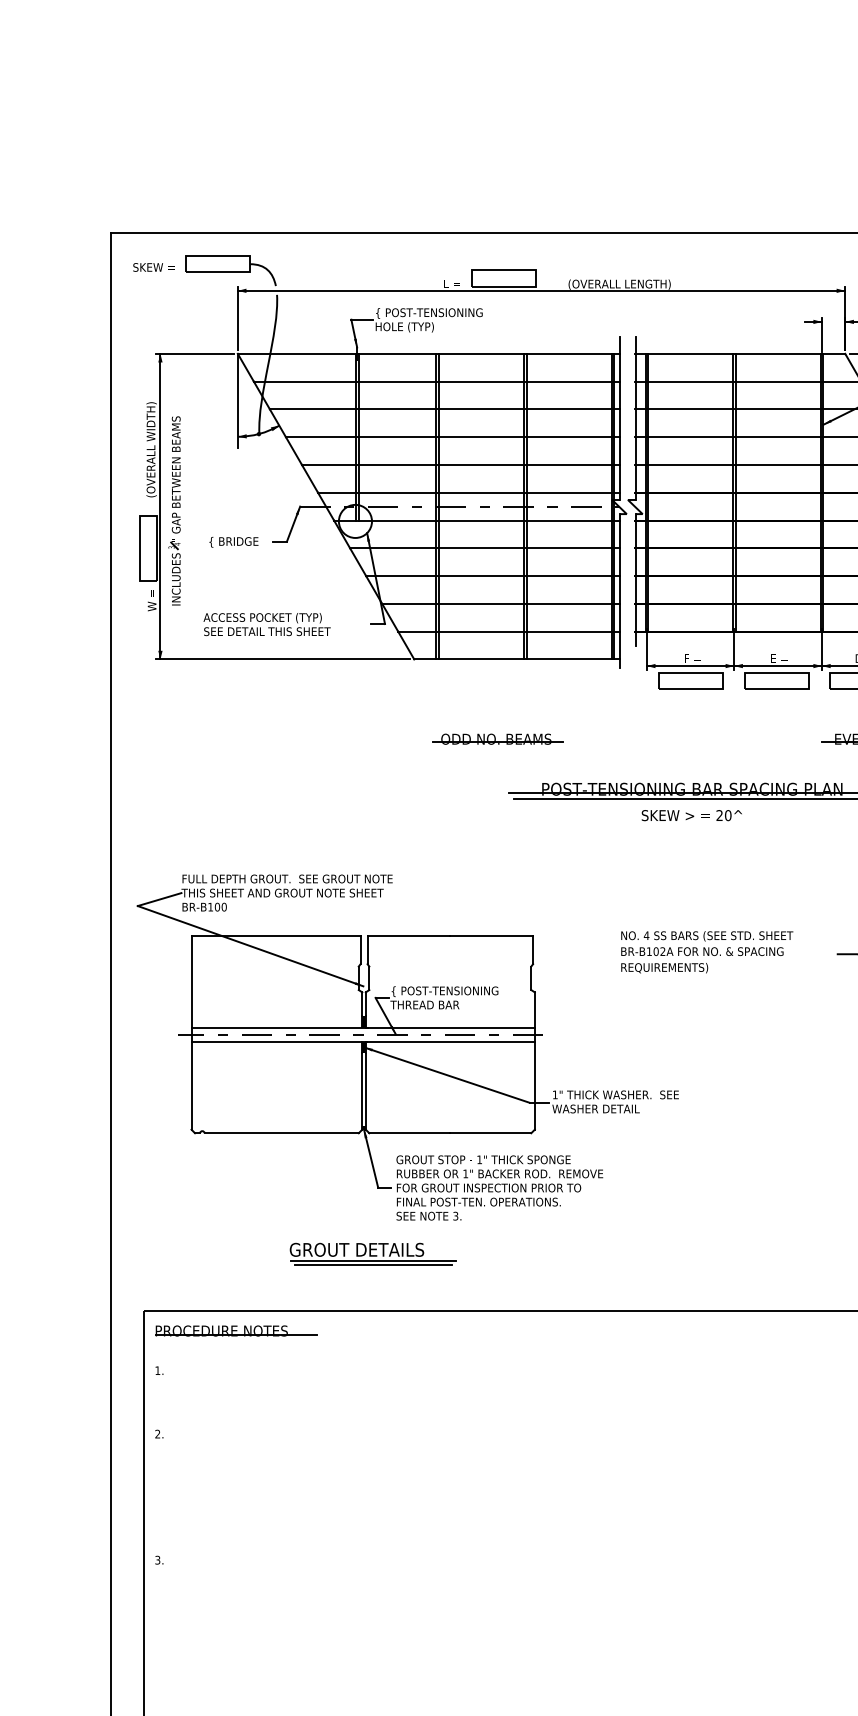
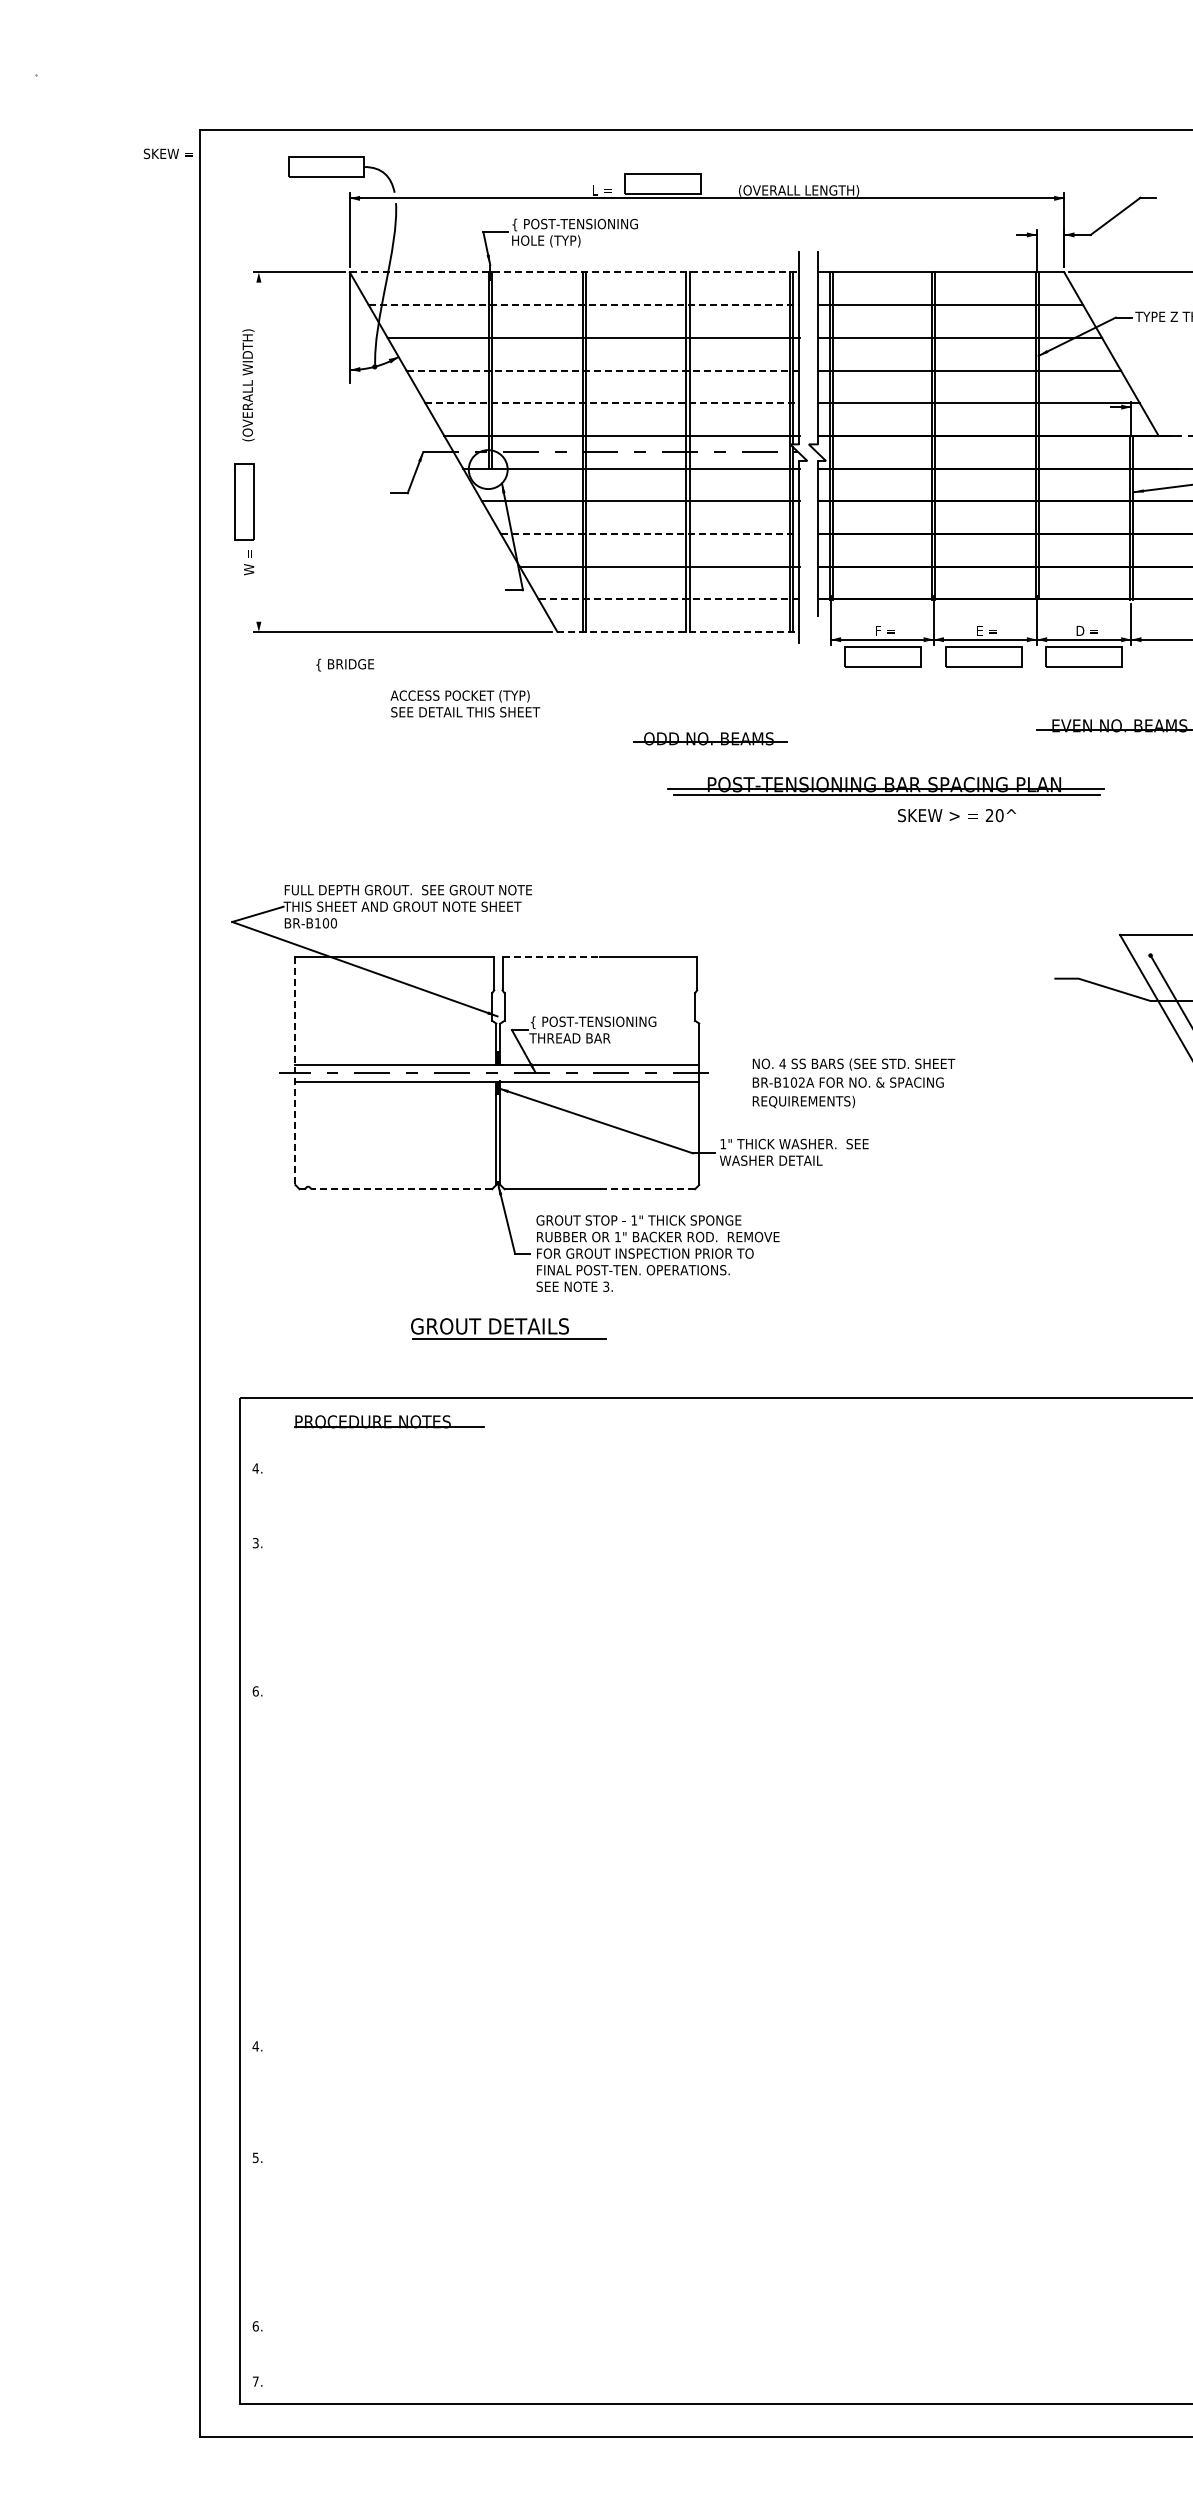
text: (153, 267) -> (167, 153), moved
line: (429, 353) -> (575, 272), solid -> dashed
line: (437, 381) -> (584, 305), solid -> dashed
line: (453, 437) -> (603, 370), solid -> dashed
line: (461, 465) -> (613, 403), solid -> dashed
line: (160, 506) -> (258, 451), removed
part: (174, 511) -> (275, 457), removed
text: (234, 541) -> (345, 664), moved
line: (493, 575) -> (650, 533), solid -> dashed
text: (267, 624) -> (465, 703), moved
line: (509, 631) -> (669, 599), solid -> dashed
line: (518, 659) -> (679, 631), solid -> dashed
part: (497, 738) -> (710, 738), moved
text: (691, 815) -> (956, 815), moved
line: (409, 936) -> (551, 957), solid -> dashed
text: (706, 952) -> (853, 1083), moved
line: (191, 1033) -> (295, 1071), solid -> dashed
line: (281, 1133) -> (401, 1189), solid -> dashed
line: (490, 1133) -> (647, 1189), solid -> dashed
line: (373, 1265) -> (509, 1344), removed
part: (235, 1330) -> (389, 1421), moved
text: (157, 1370) -> (255, 1468), 1. -> 4.
text: (157, 1434) -> (255, 1543), 2. -> 3.
text: (157, 1560) -> (255, 1691), 3. -> 6.

